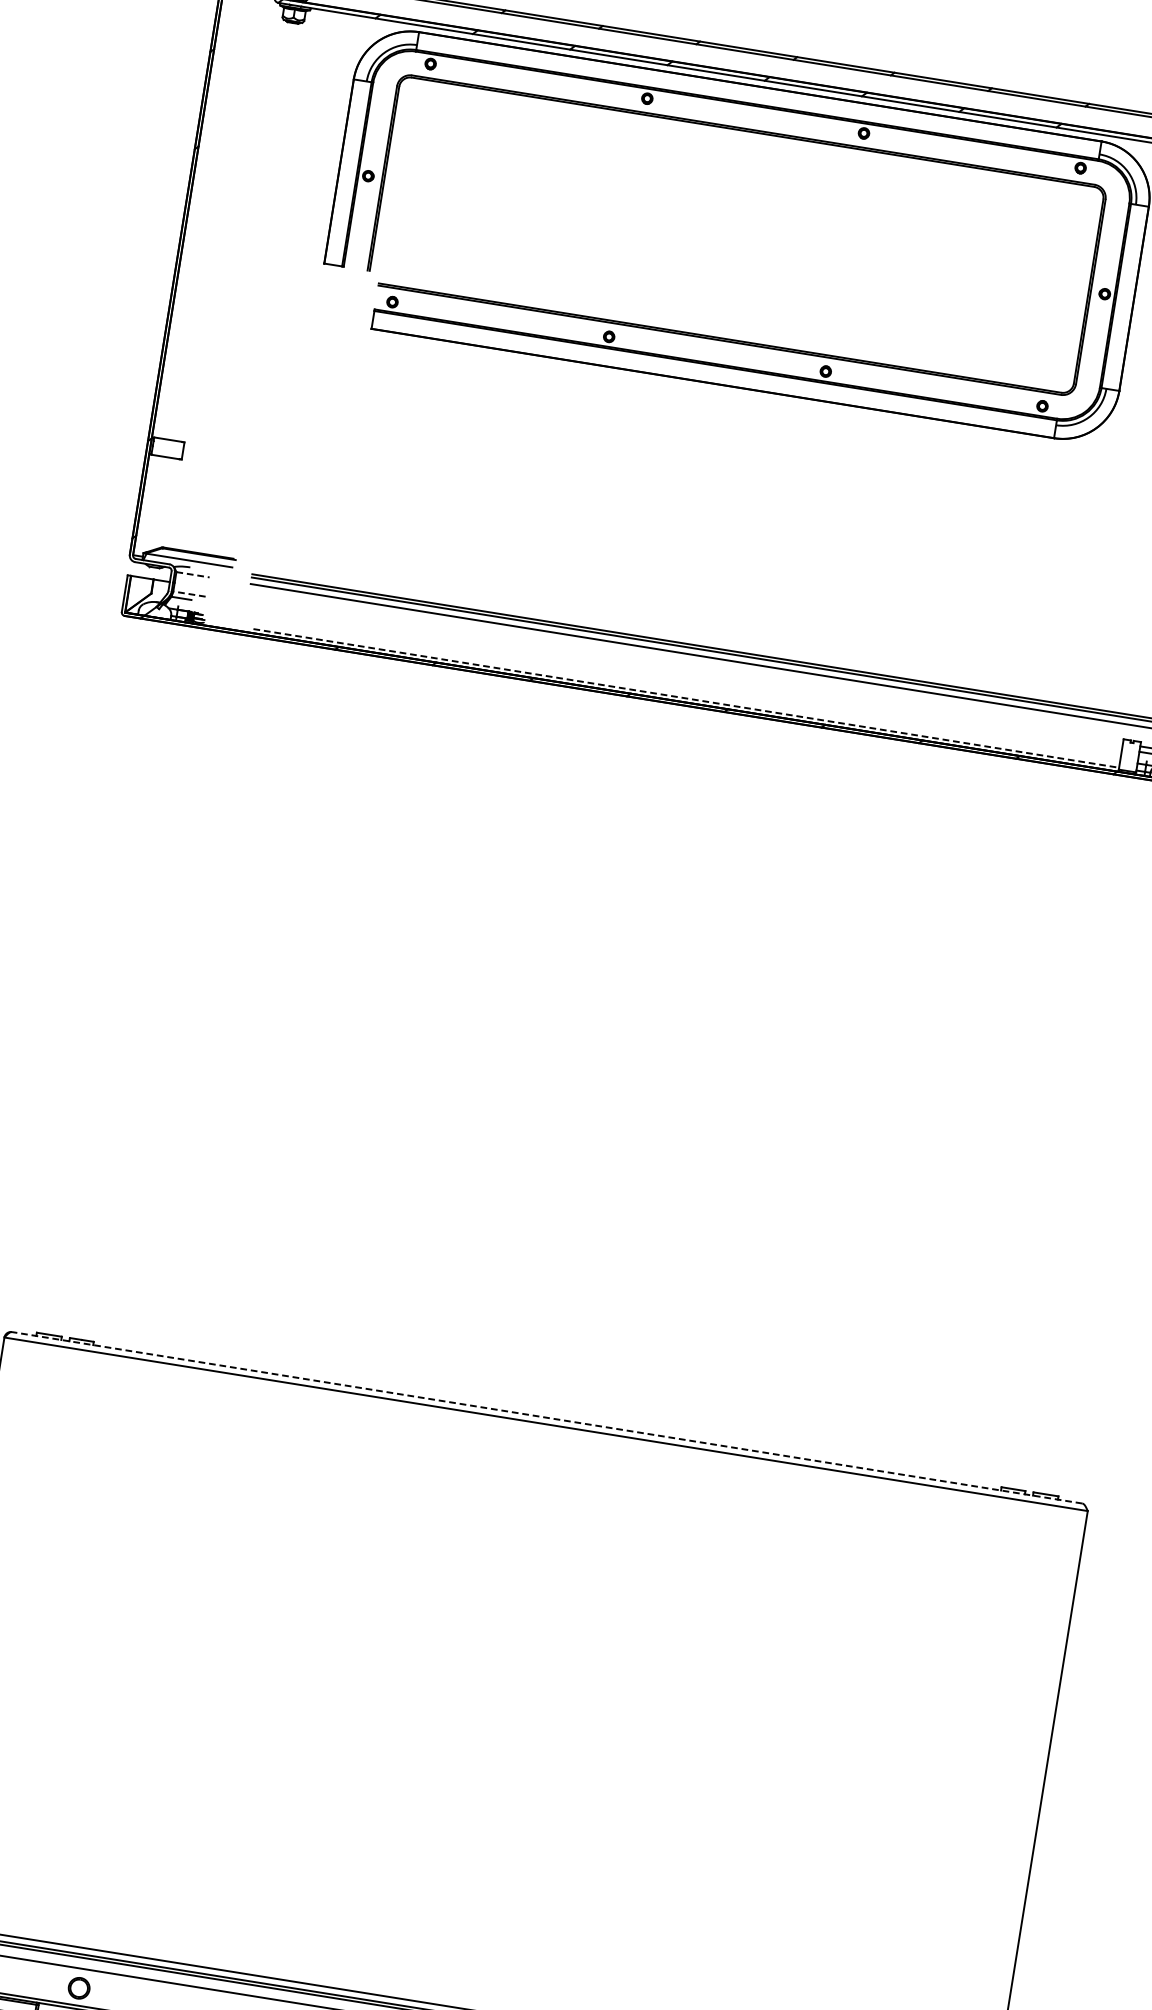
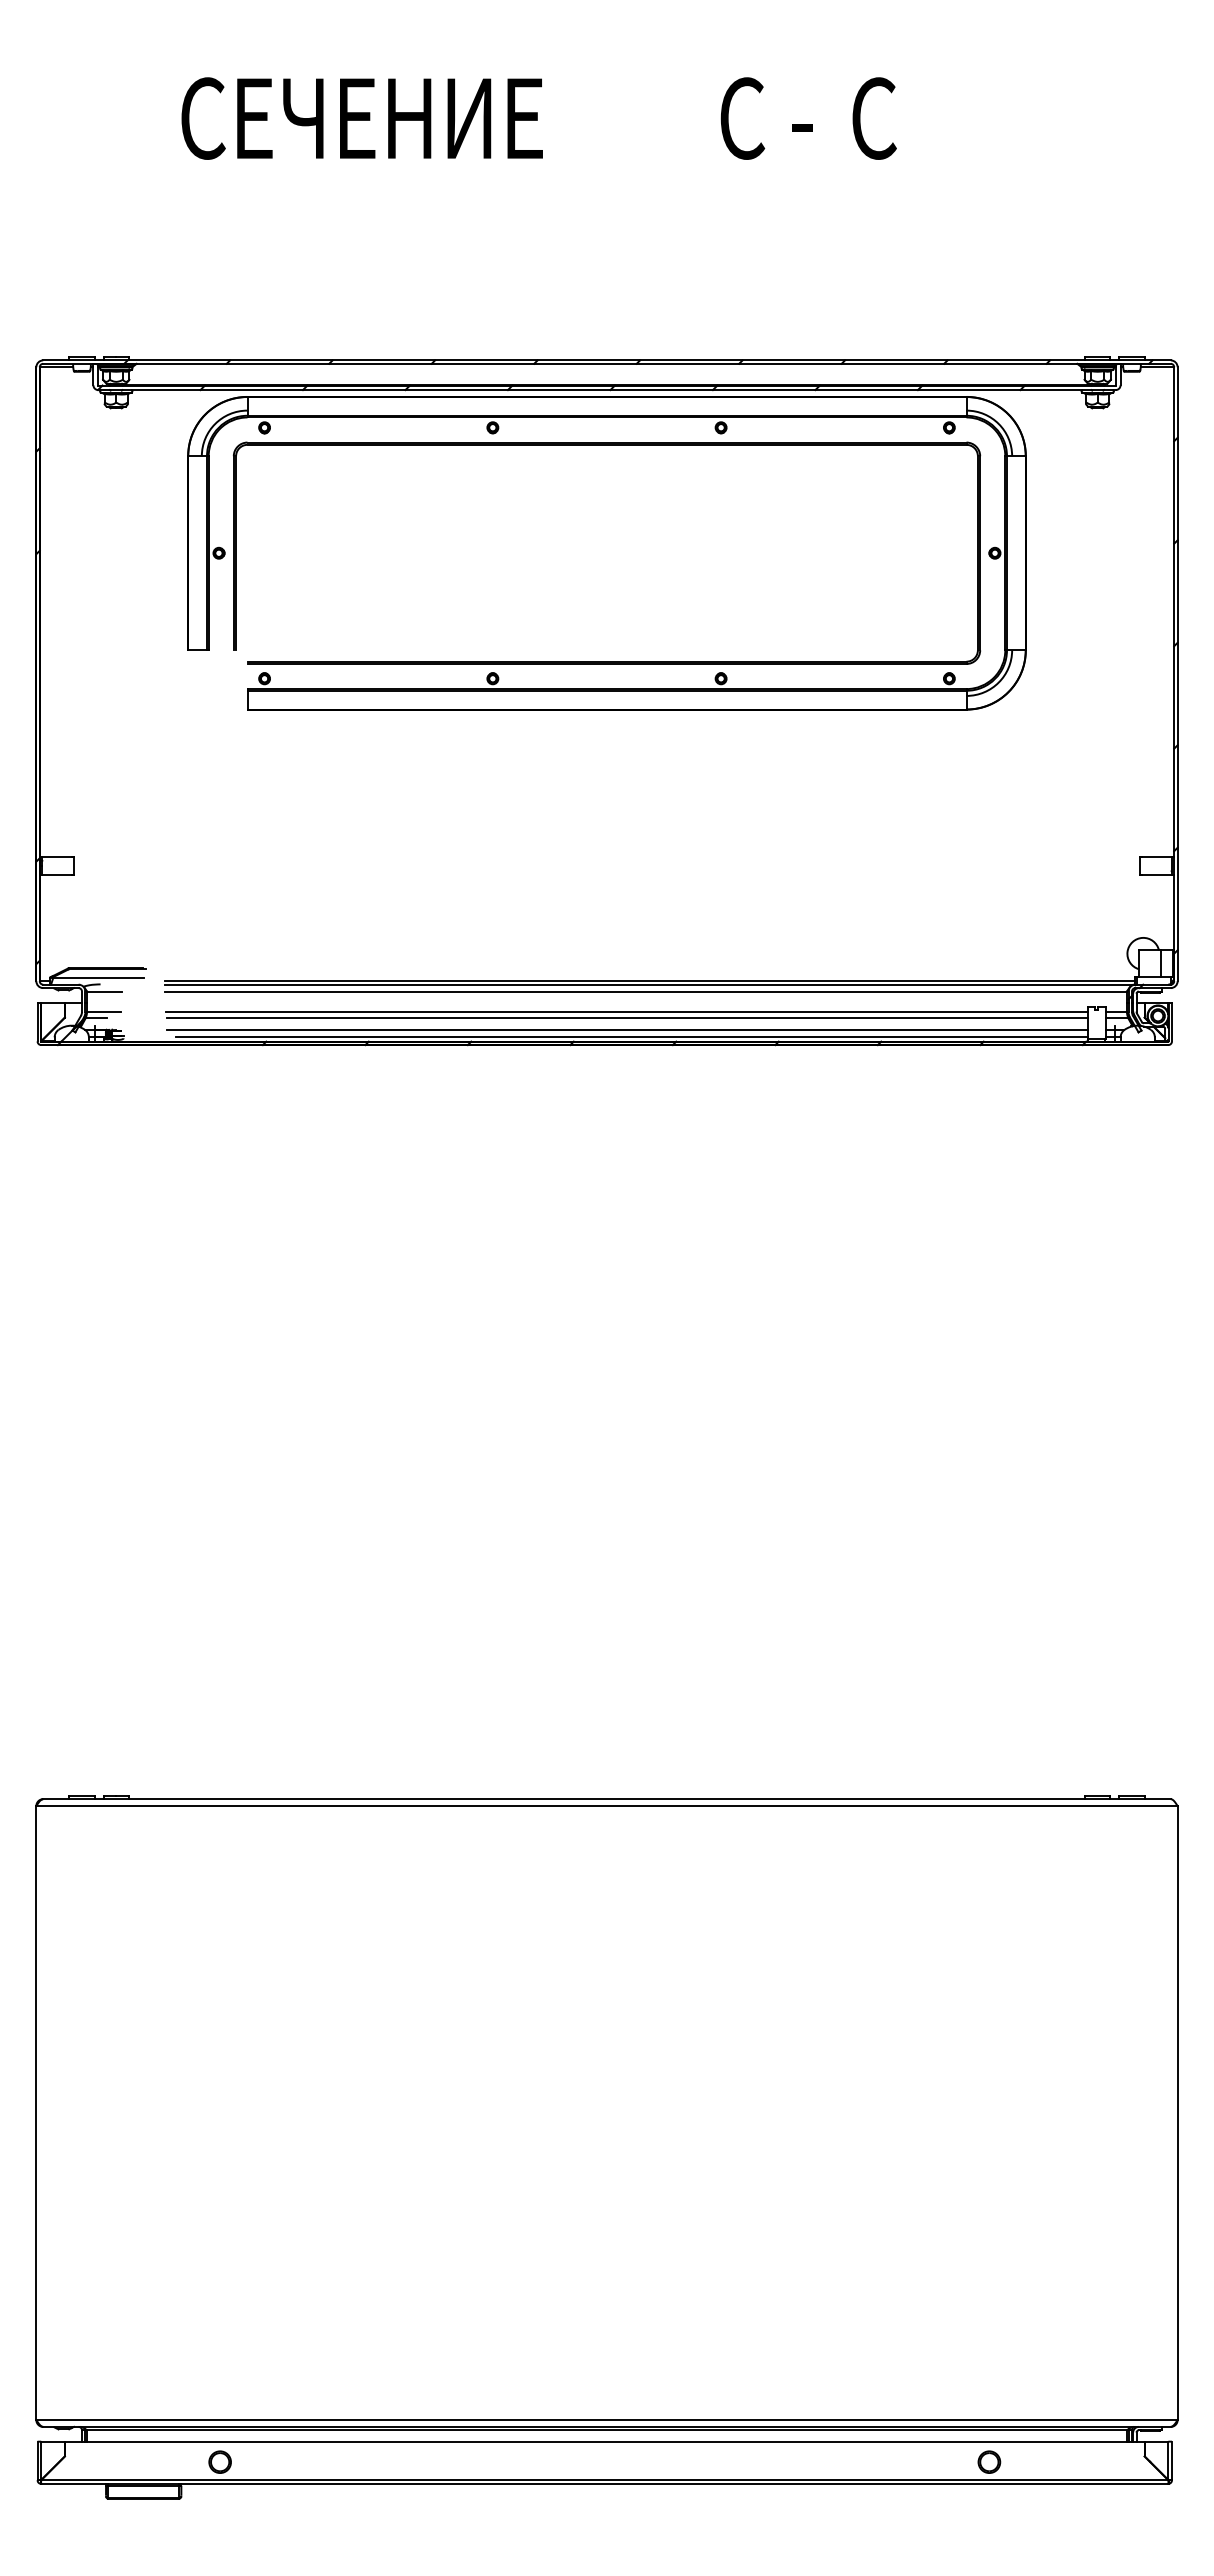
line: (193, 574) -> (105, 991), dashed -> solid
line: (189, 593) -> (103, 1011), dashed -> solid
line: (685, 673) -> (626, 1011), added
line: (684, 678) -> (626, 1017), added
line: (682, 690) -> (626, 1029), added
line: (686, 698) -> (631, 1037), dashed -> solid
line: (546, 1418) -> (606, 1799), dashed -> solid

